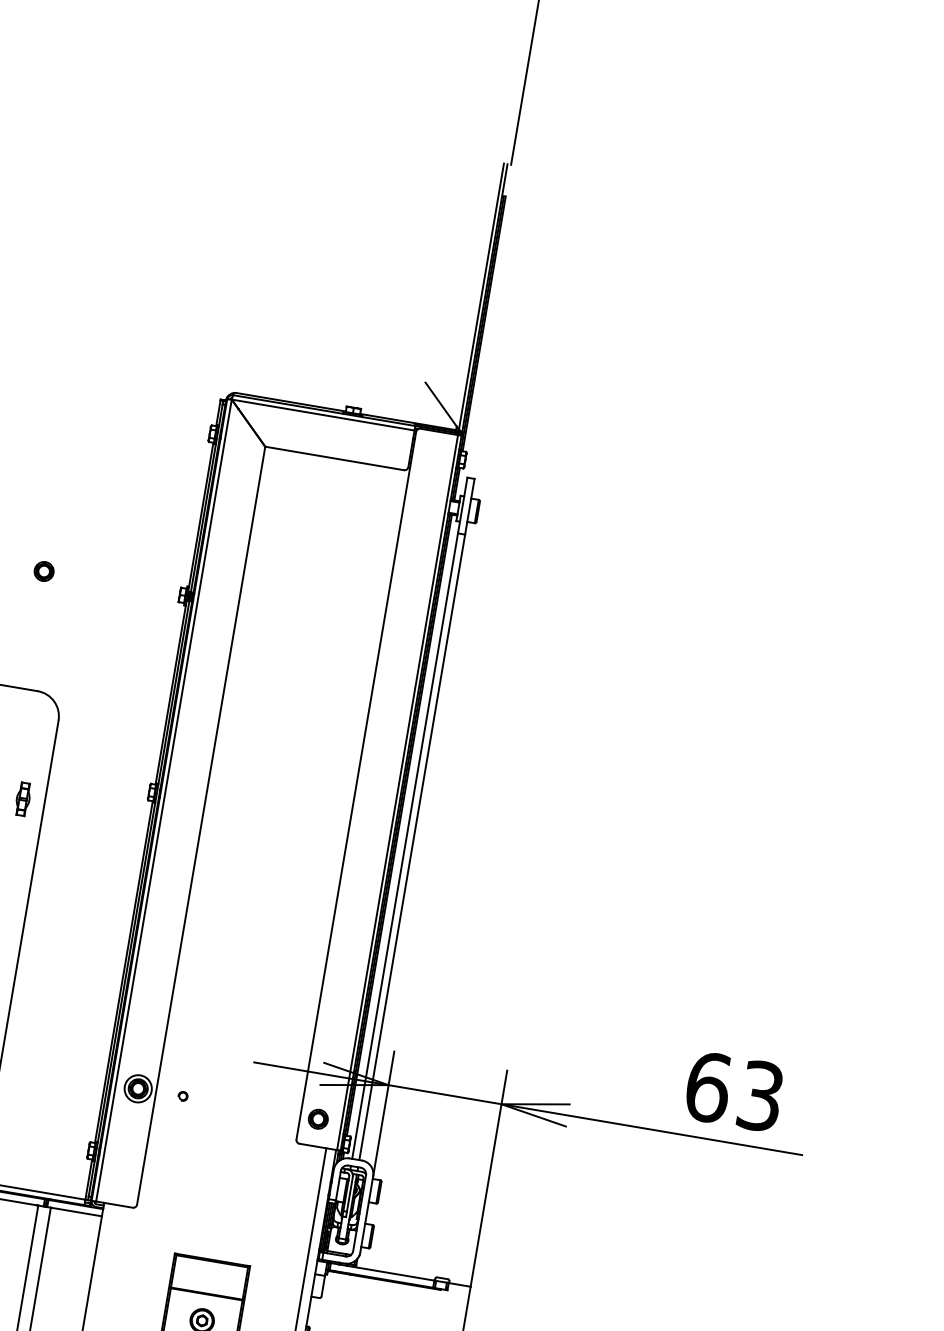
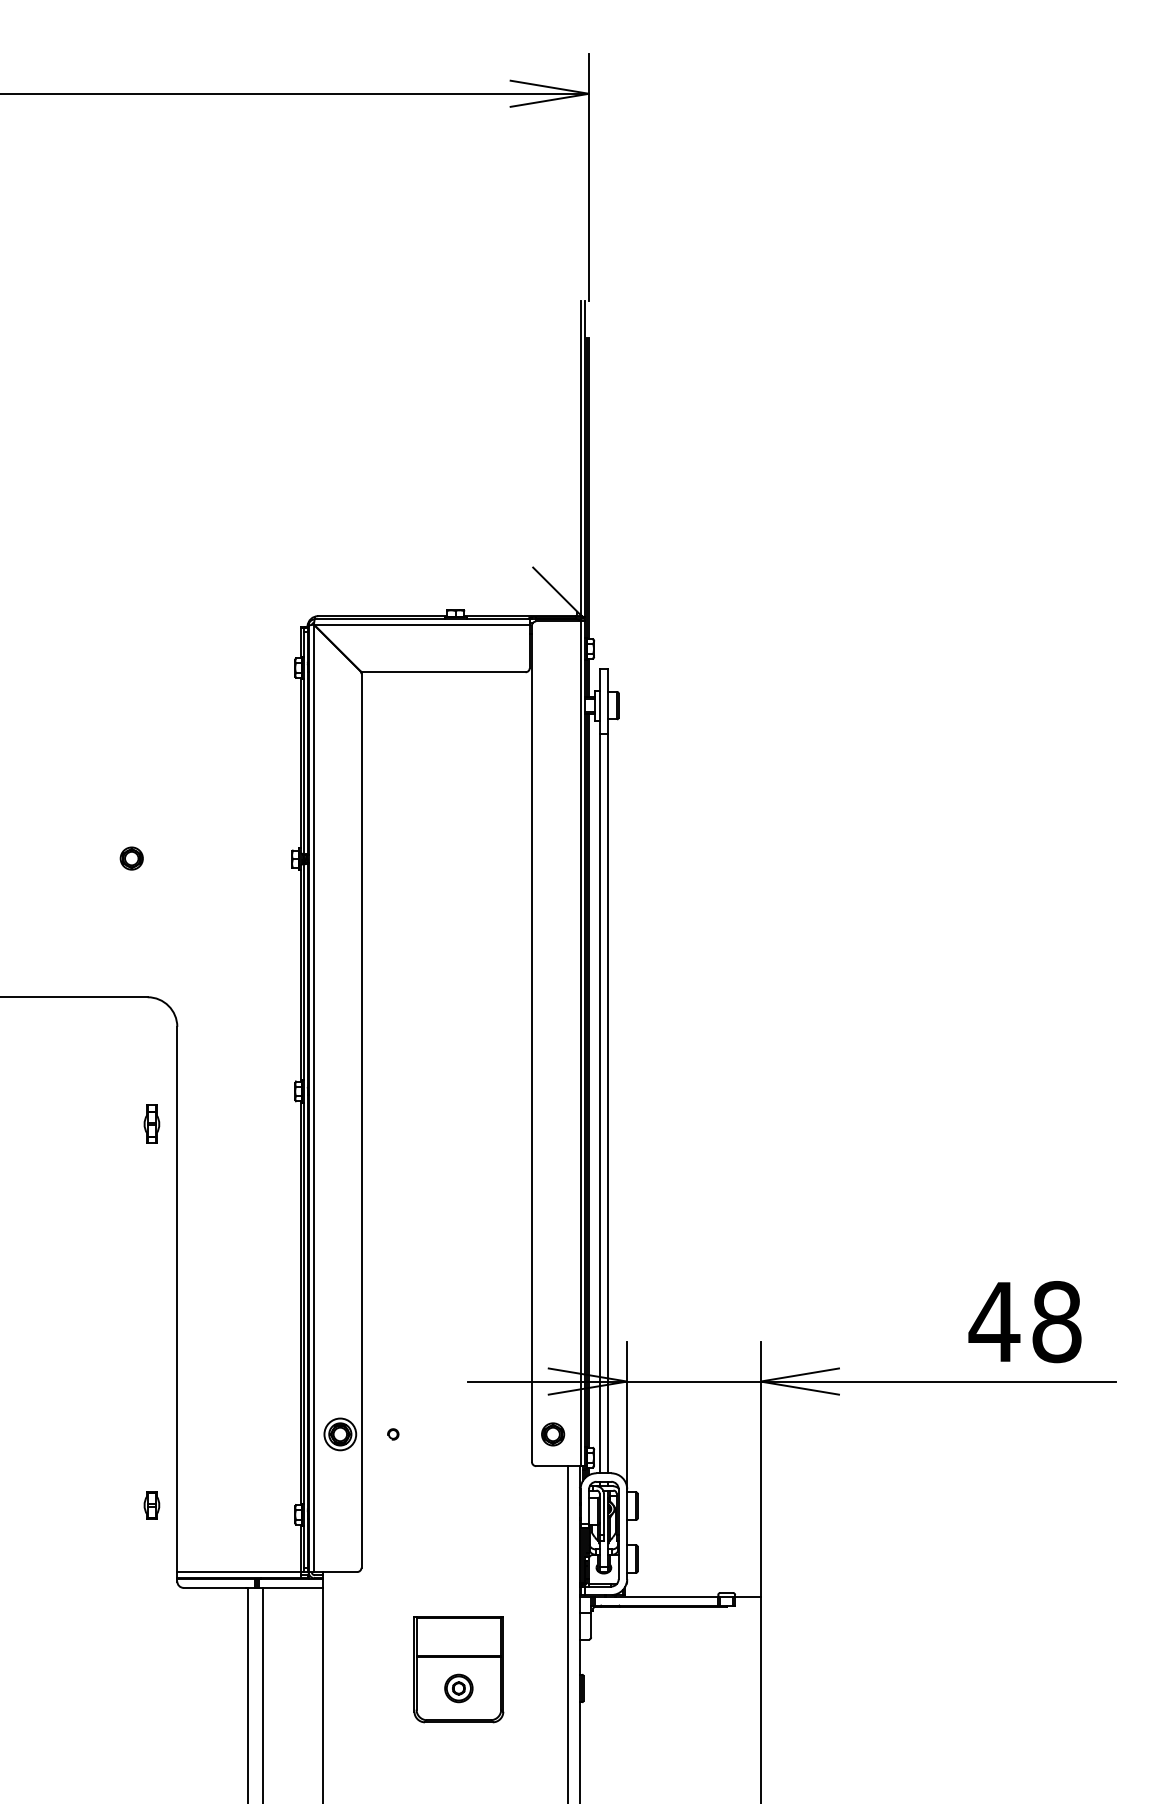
text: (733, 1092) -> (1024, 1322), 63 -> 48

